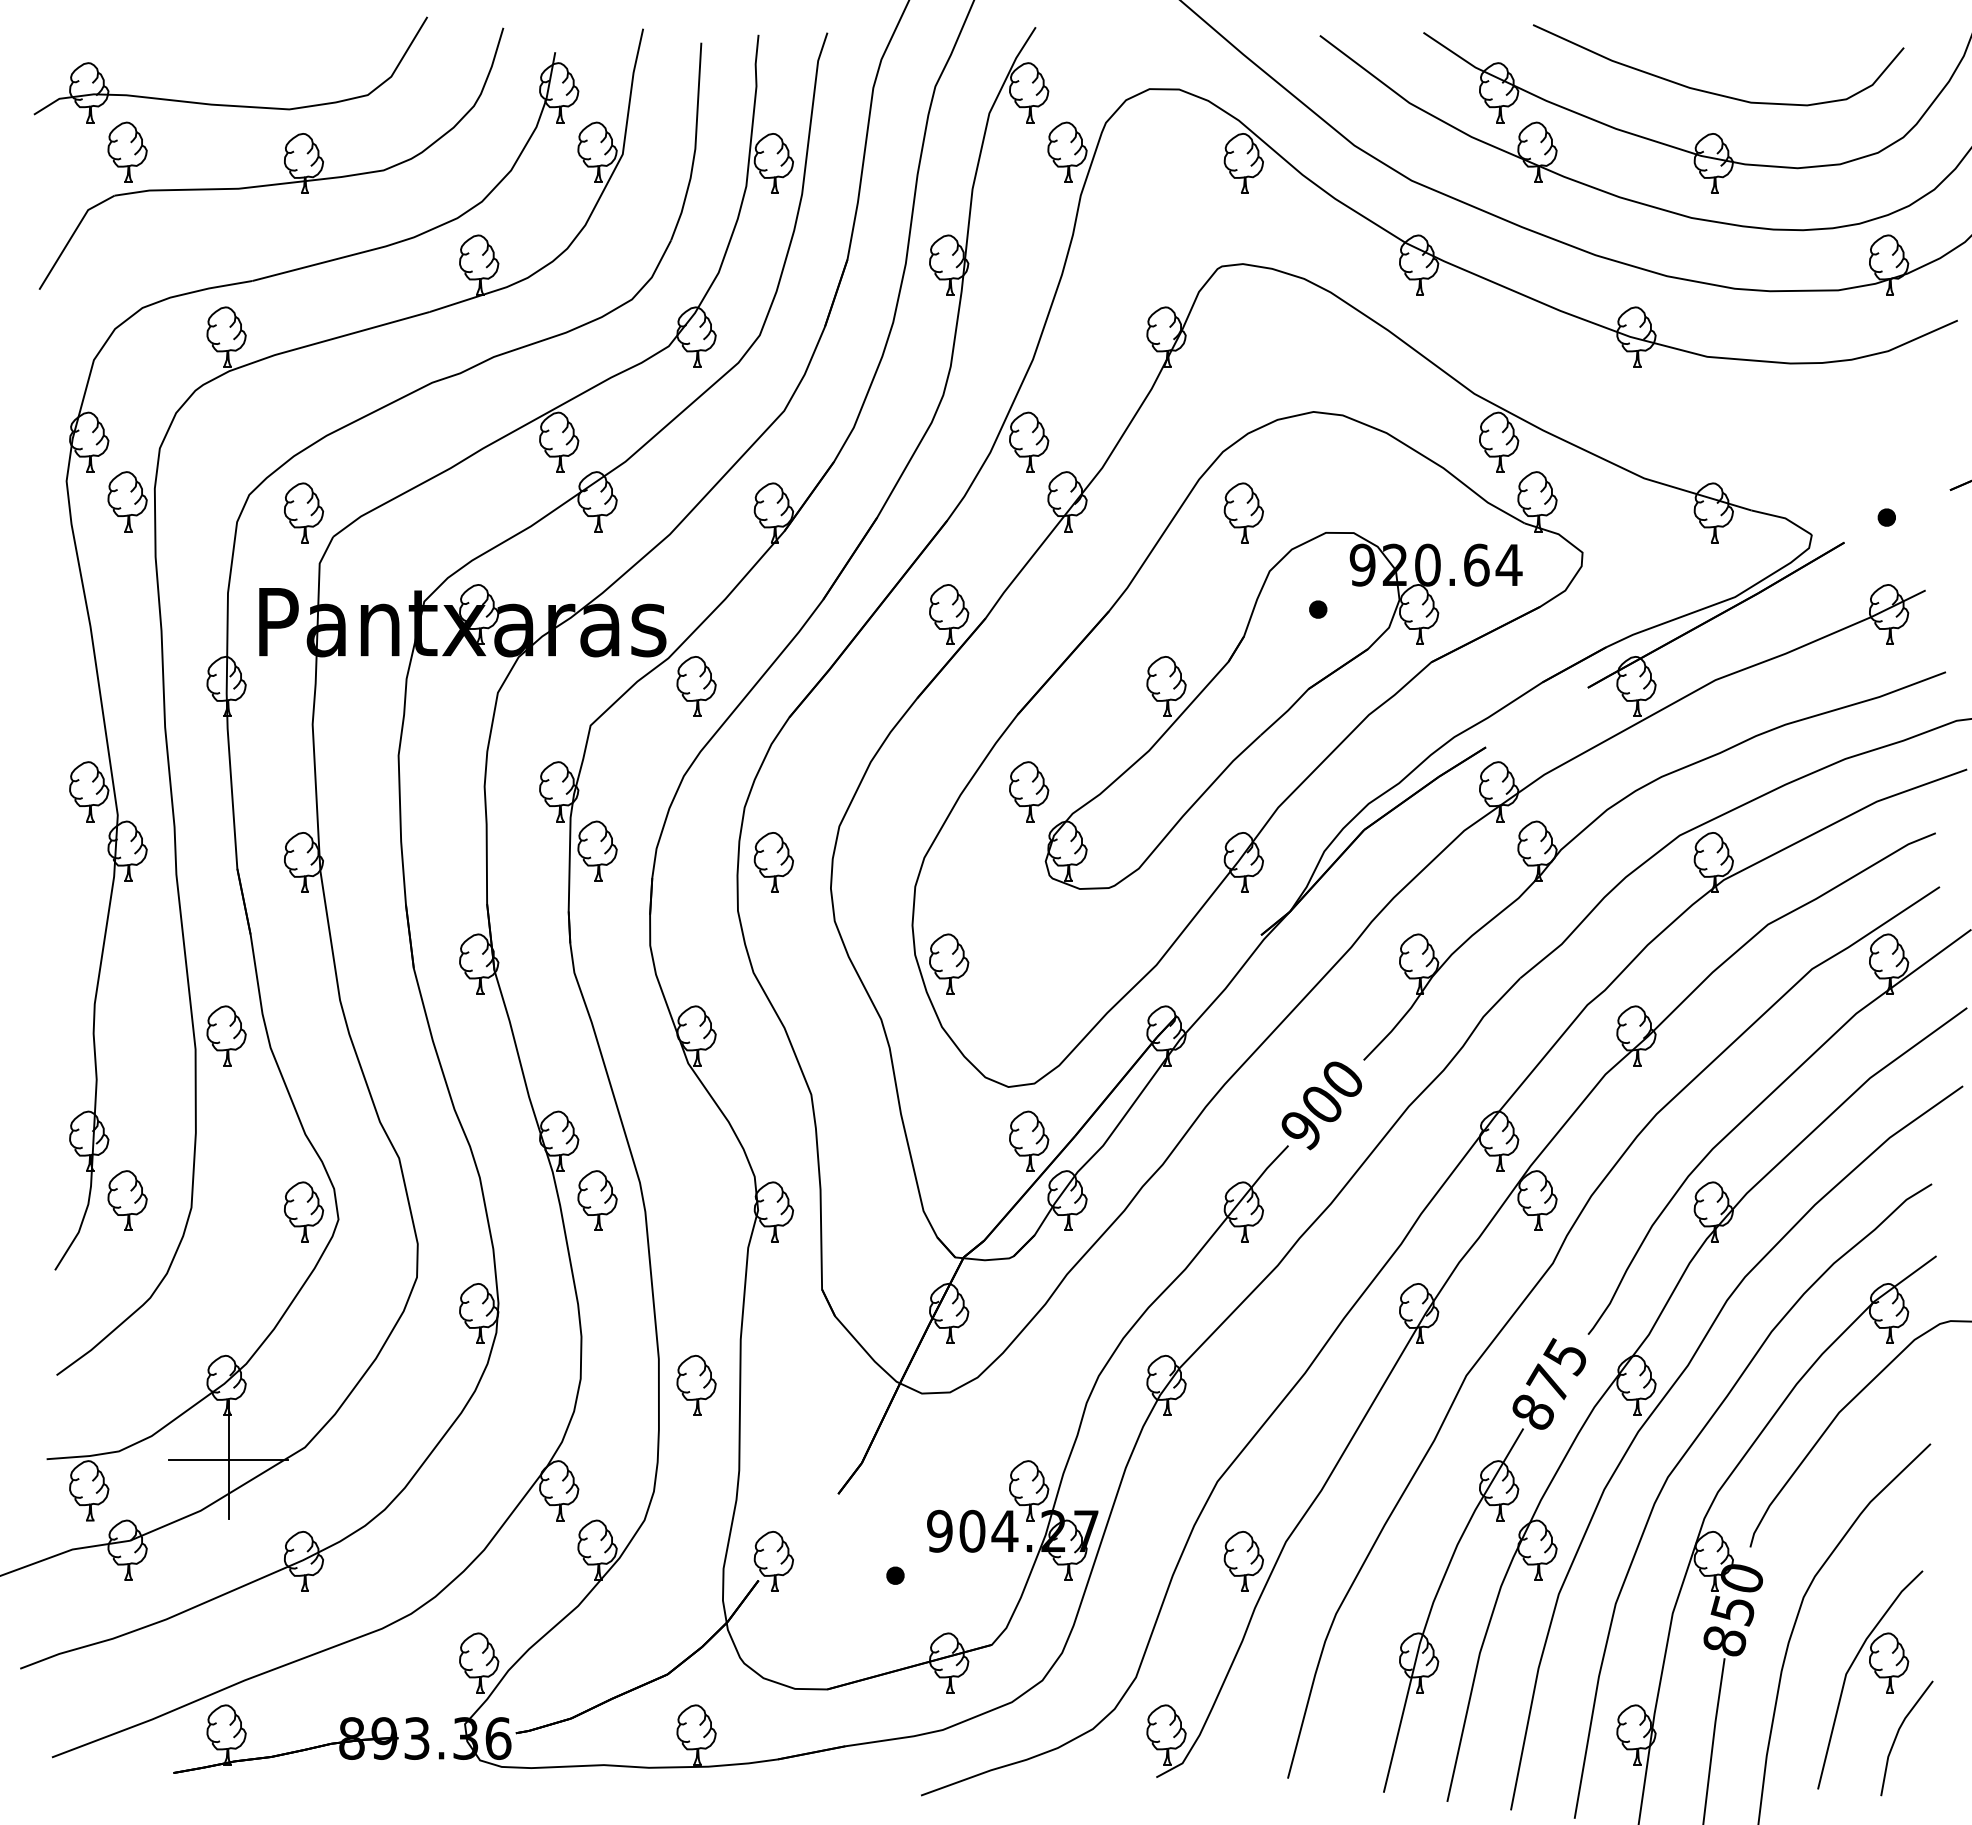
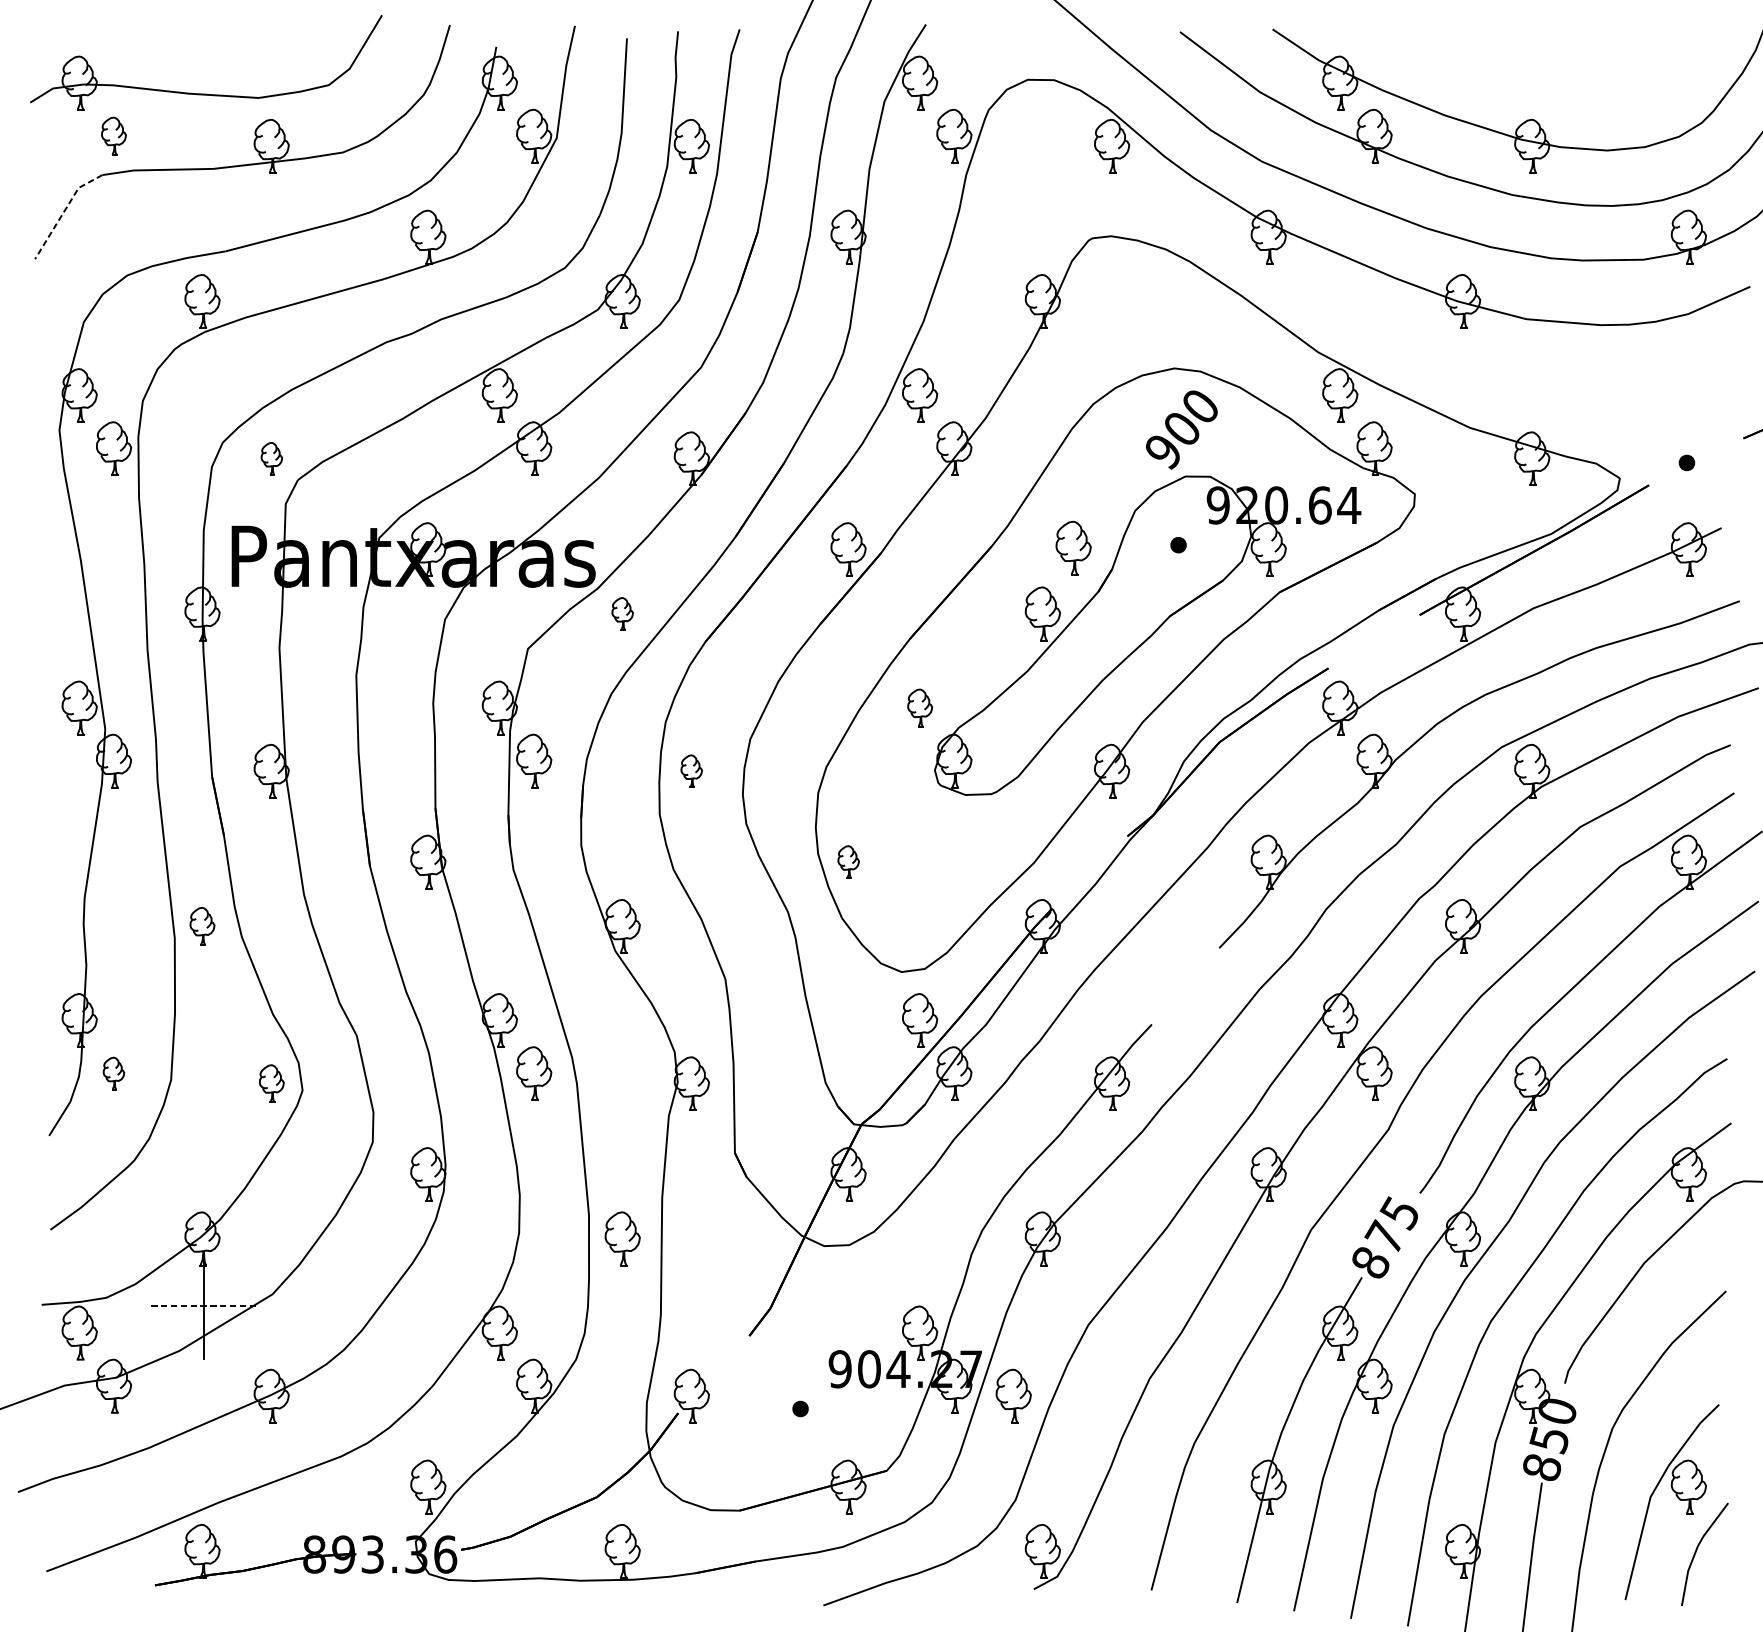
curve: (1713, 92) -> (1531, 82), removed
part: (127, 151) -> (113, 135), size x0.7
line: (72, 236) -> (64, 211), solid -> dashed
part: (304, 512) -> (272, 458), size x0.6
part: (1243, 512) -> (1073, 547), moved
part: (696, 686) -> (622, 613), size x0.6
part: (1029, 791) -> (920, 707), size x0.7
part: (773, 862) -> (691, 771), size x0.6
part: (949, 963) -> (848, 861), size x0.6
part: (226, 1035) -> (202, 925), size x0.7
text: (1321, 1105) -> (1181, 429), moved
part: (127, 1200) -> (113, 1073), size x0.6
part: (304, 1211) -> (272, 1083), size x0.7
line: (229, 1460) -> (205, 1305), solid -> dashed
part: (1243, 1561) -> (1013, 1396), moved

